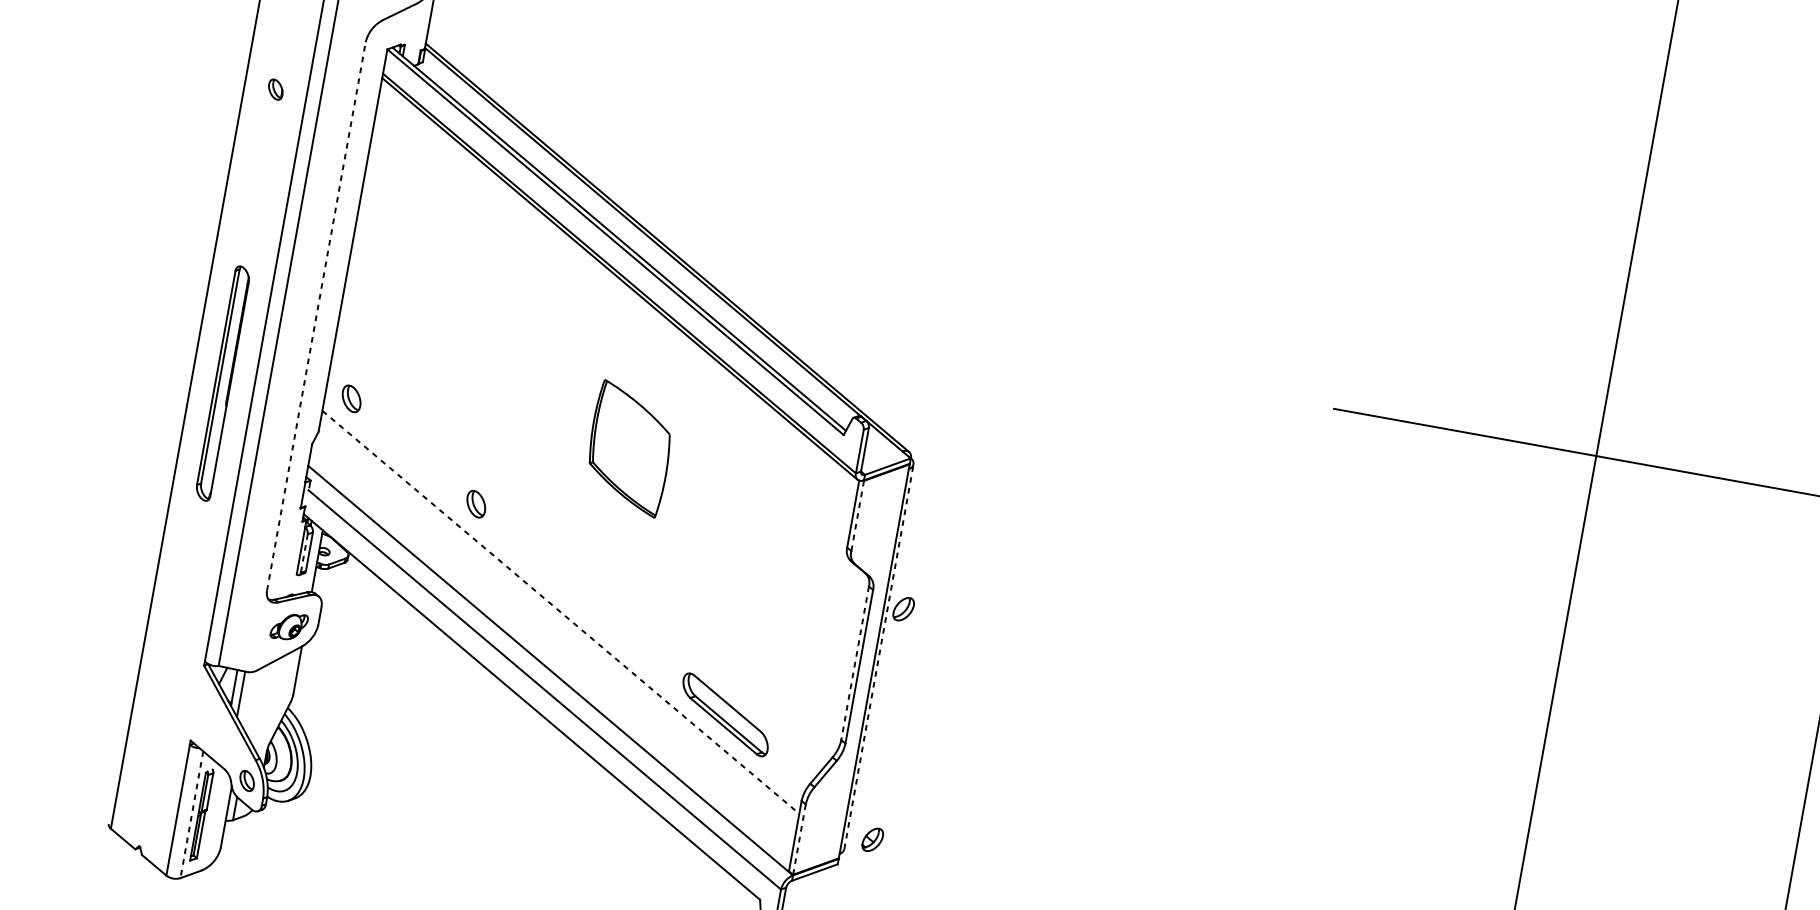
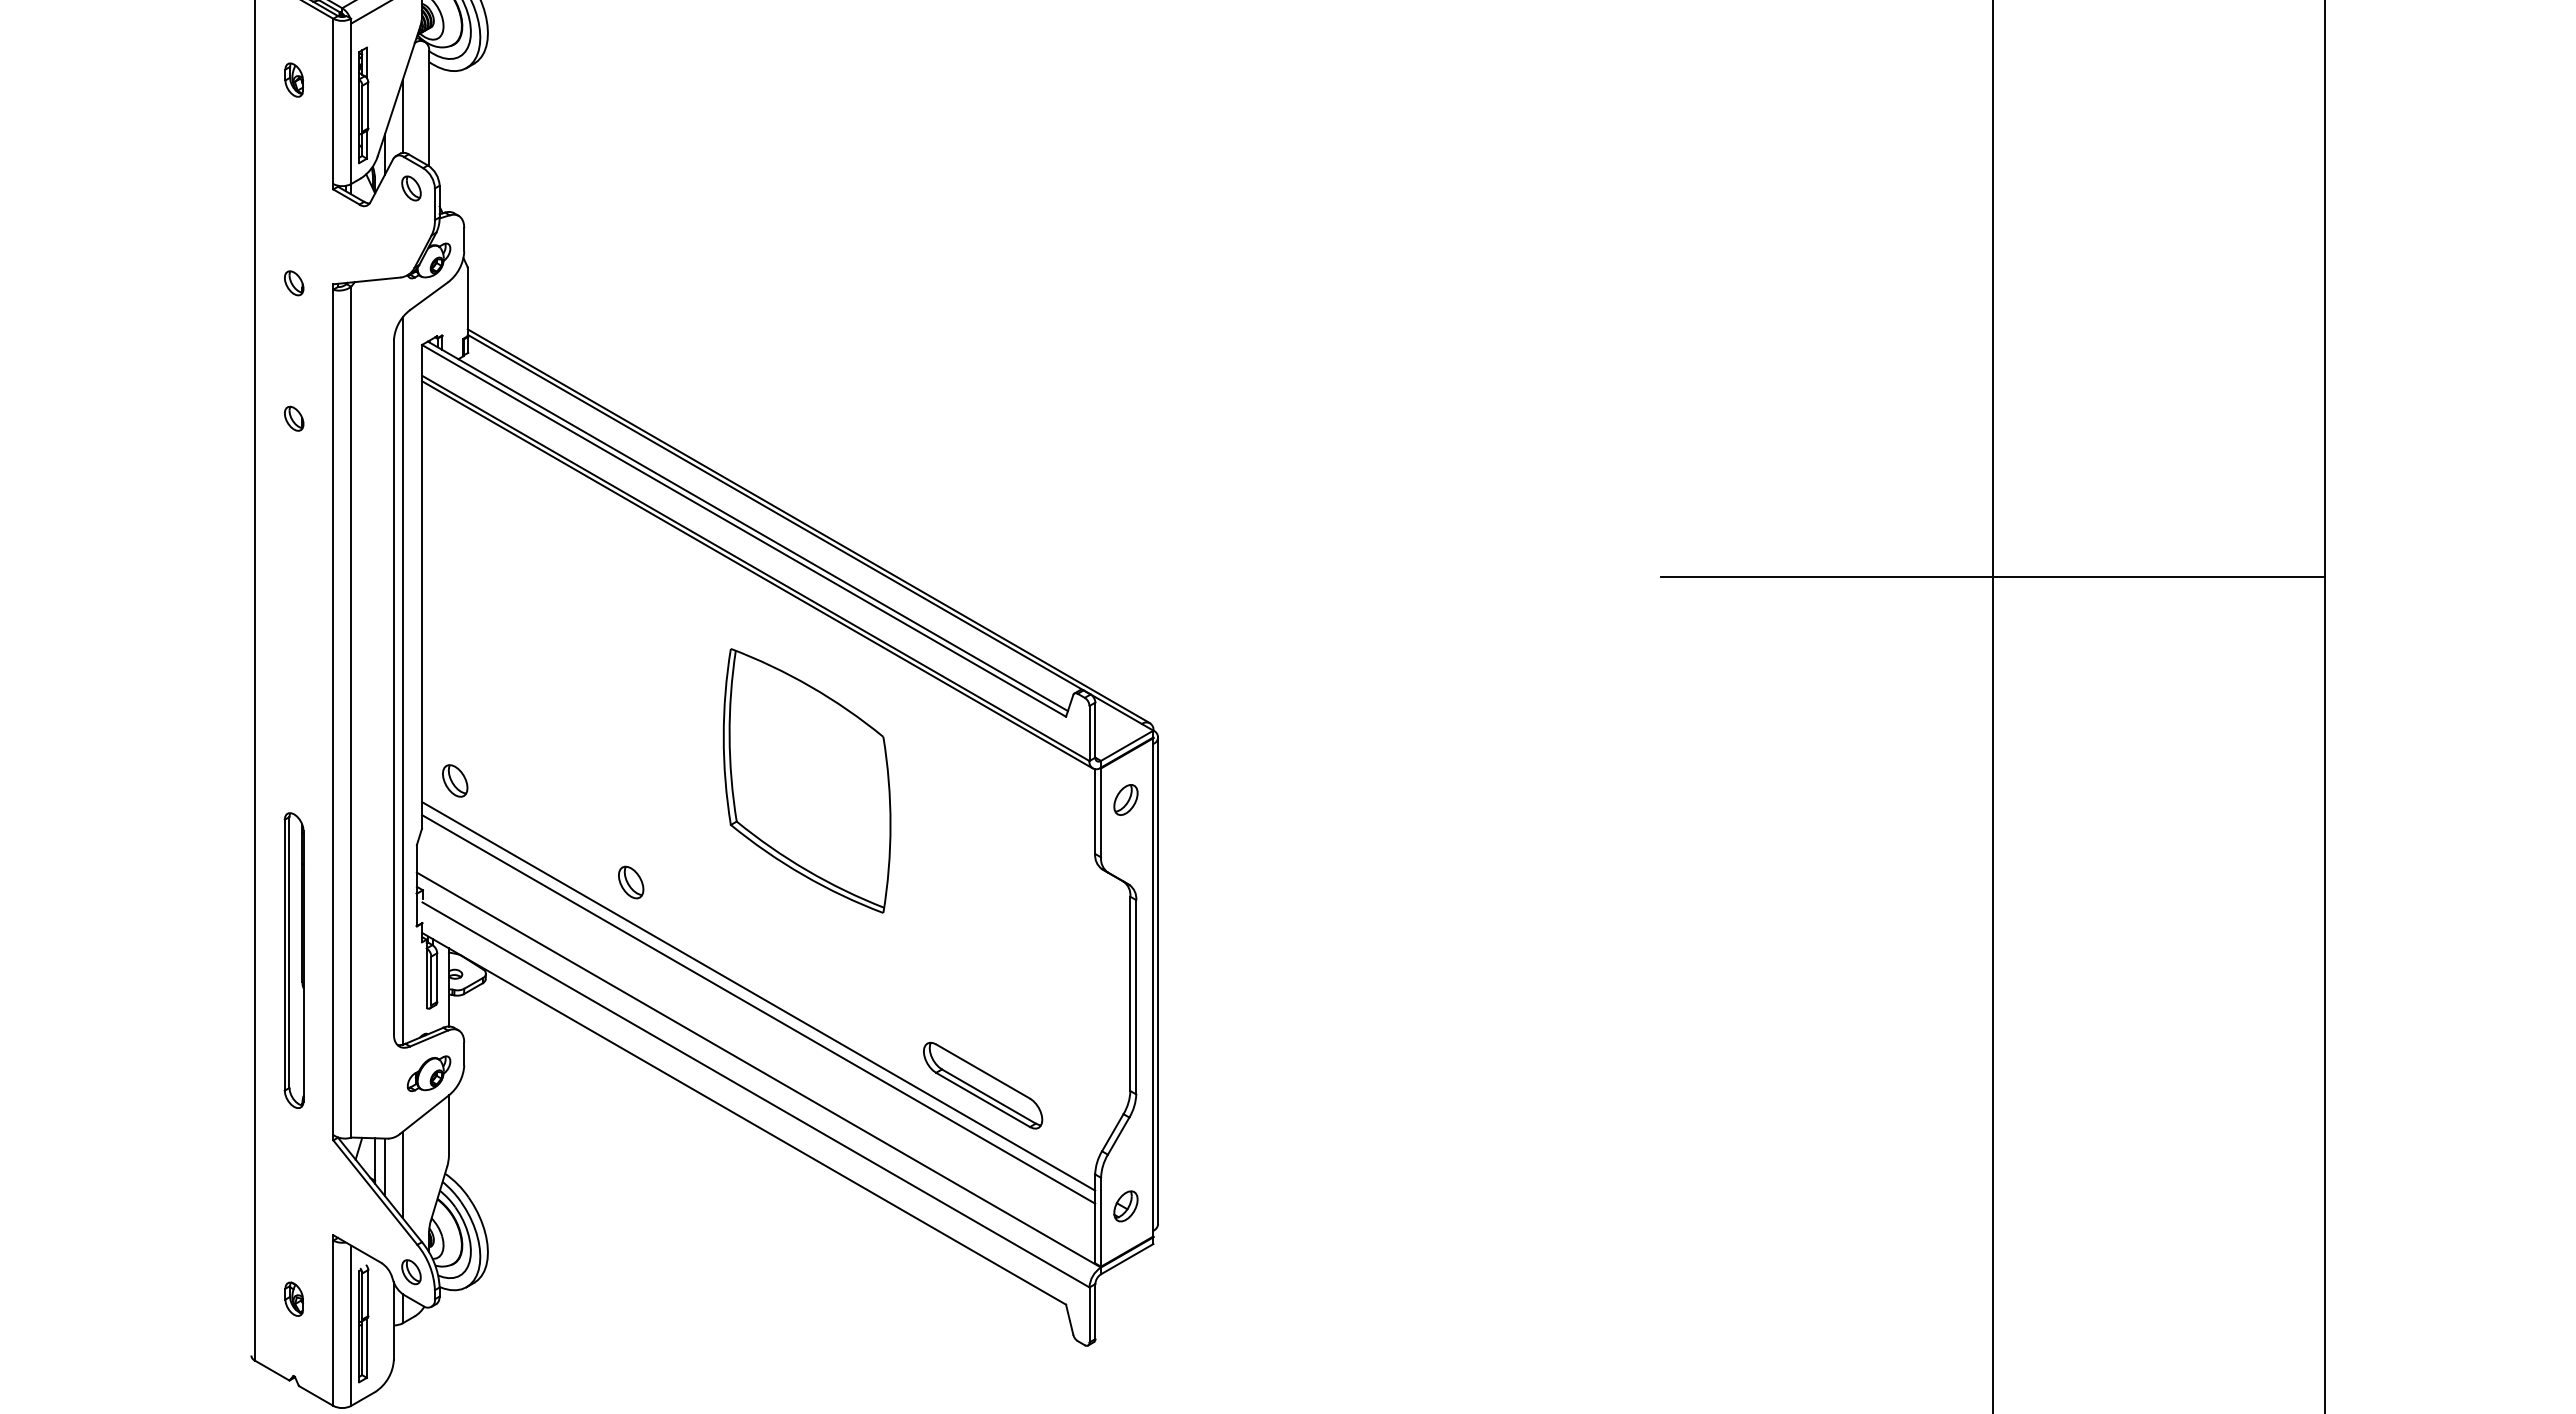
line: (324, 311) -> (402, 680), added
line: (316, 316) -> (393, 687), dashed -> solid
part: (222, 383) -> (293, 960), moved
part: (629, 448) -> (806, 780), size x1.67
line: (857, 516) -> (1101, 813), dashed -> solid
line: (304, 554) -> (431, 981), dashed -> solid
part: (903, 608) -> (1125, 799), moved
line: (560, 612) -> (758, 996), dashed -> solid
line: (558, 622) -> (758, 1009), added
line: (879, 656) -> (1158, 980), dashed -> solid
line: (855, 663) -> (1130, 994), dashed -> solid
line: (253, 702) -> (402, 1174), added
part: (150, 785) -> (293, 1298), added
line: (192, 815) -> (351, 1326), dashed -> solid
line: (799, 839) -> (1101, 1222), dashed -> solid
part: (872, 839) -> (1125, 1206), moved

